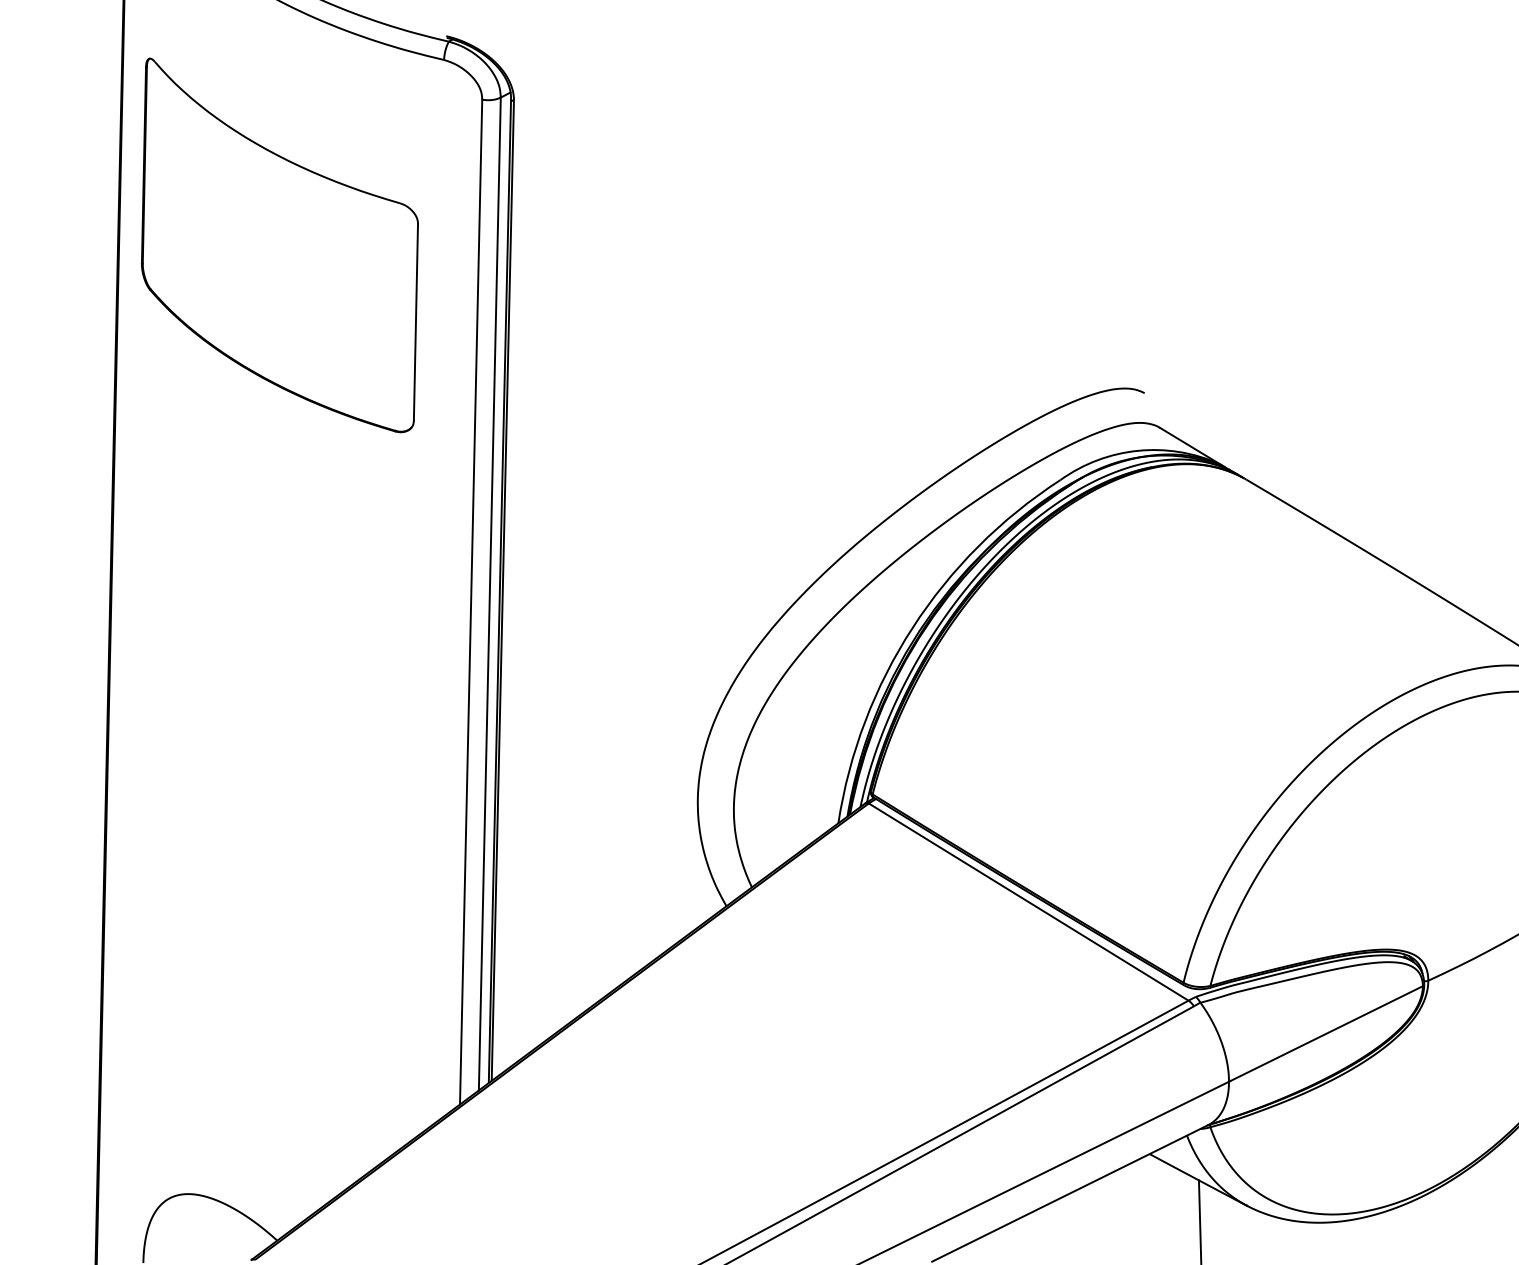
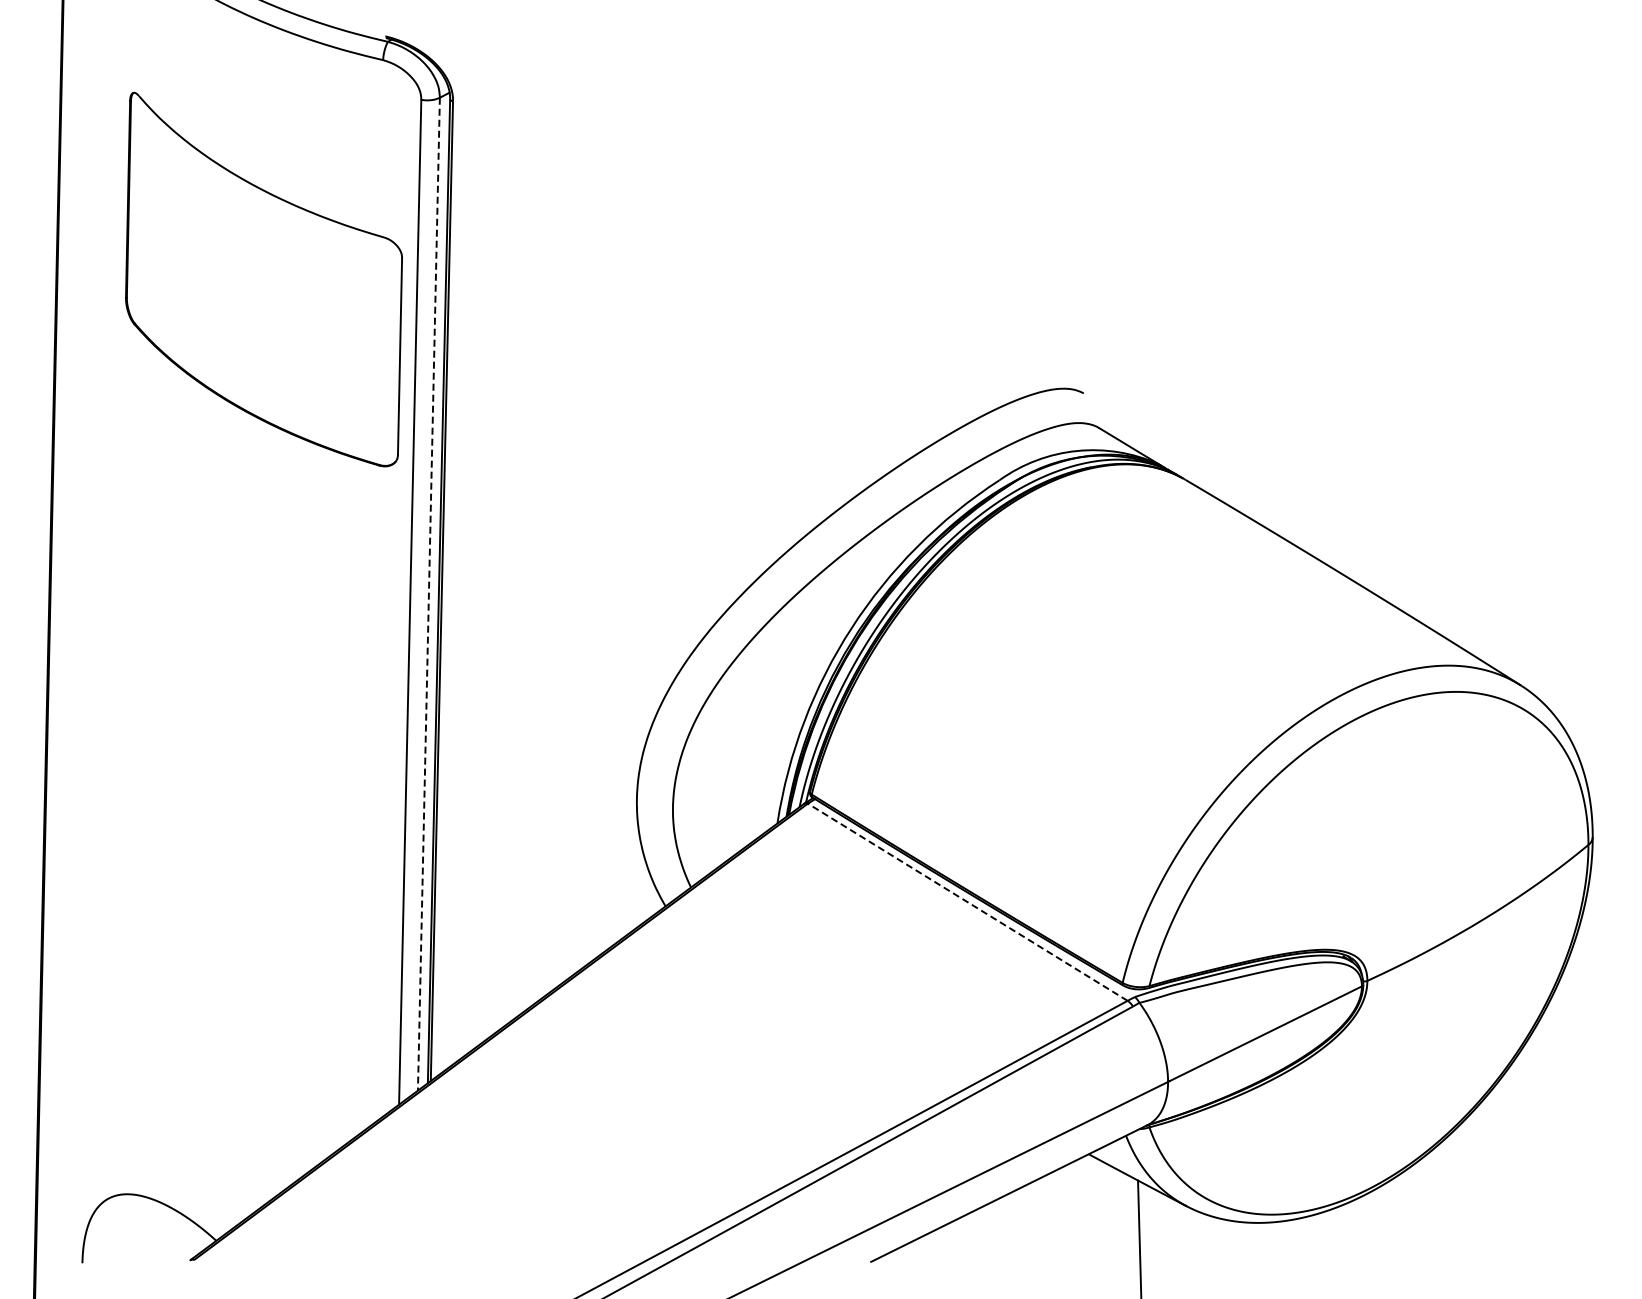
part: (279, 245) -> (263, 279), moved
line: (489, 594) -> (428, 594), solid -> dashed
line: (1028, 902) -> (967, 902), solid -> dashed

